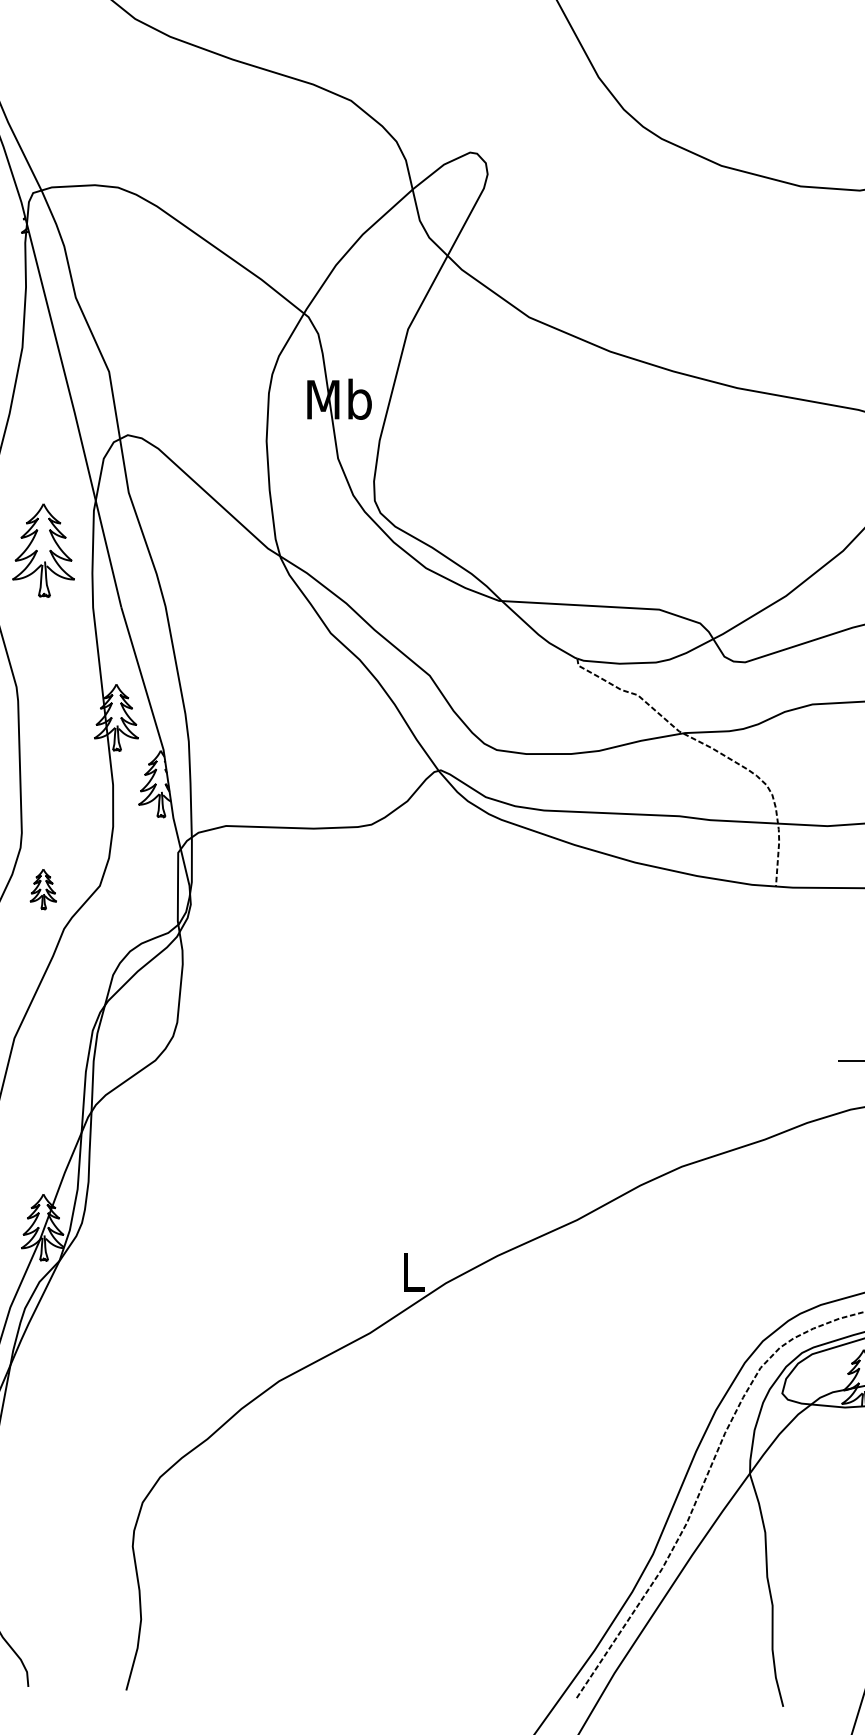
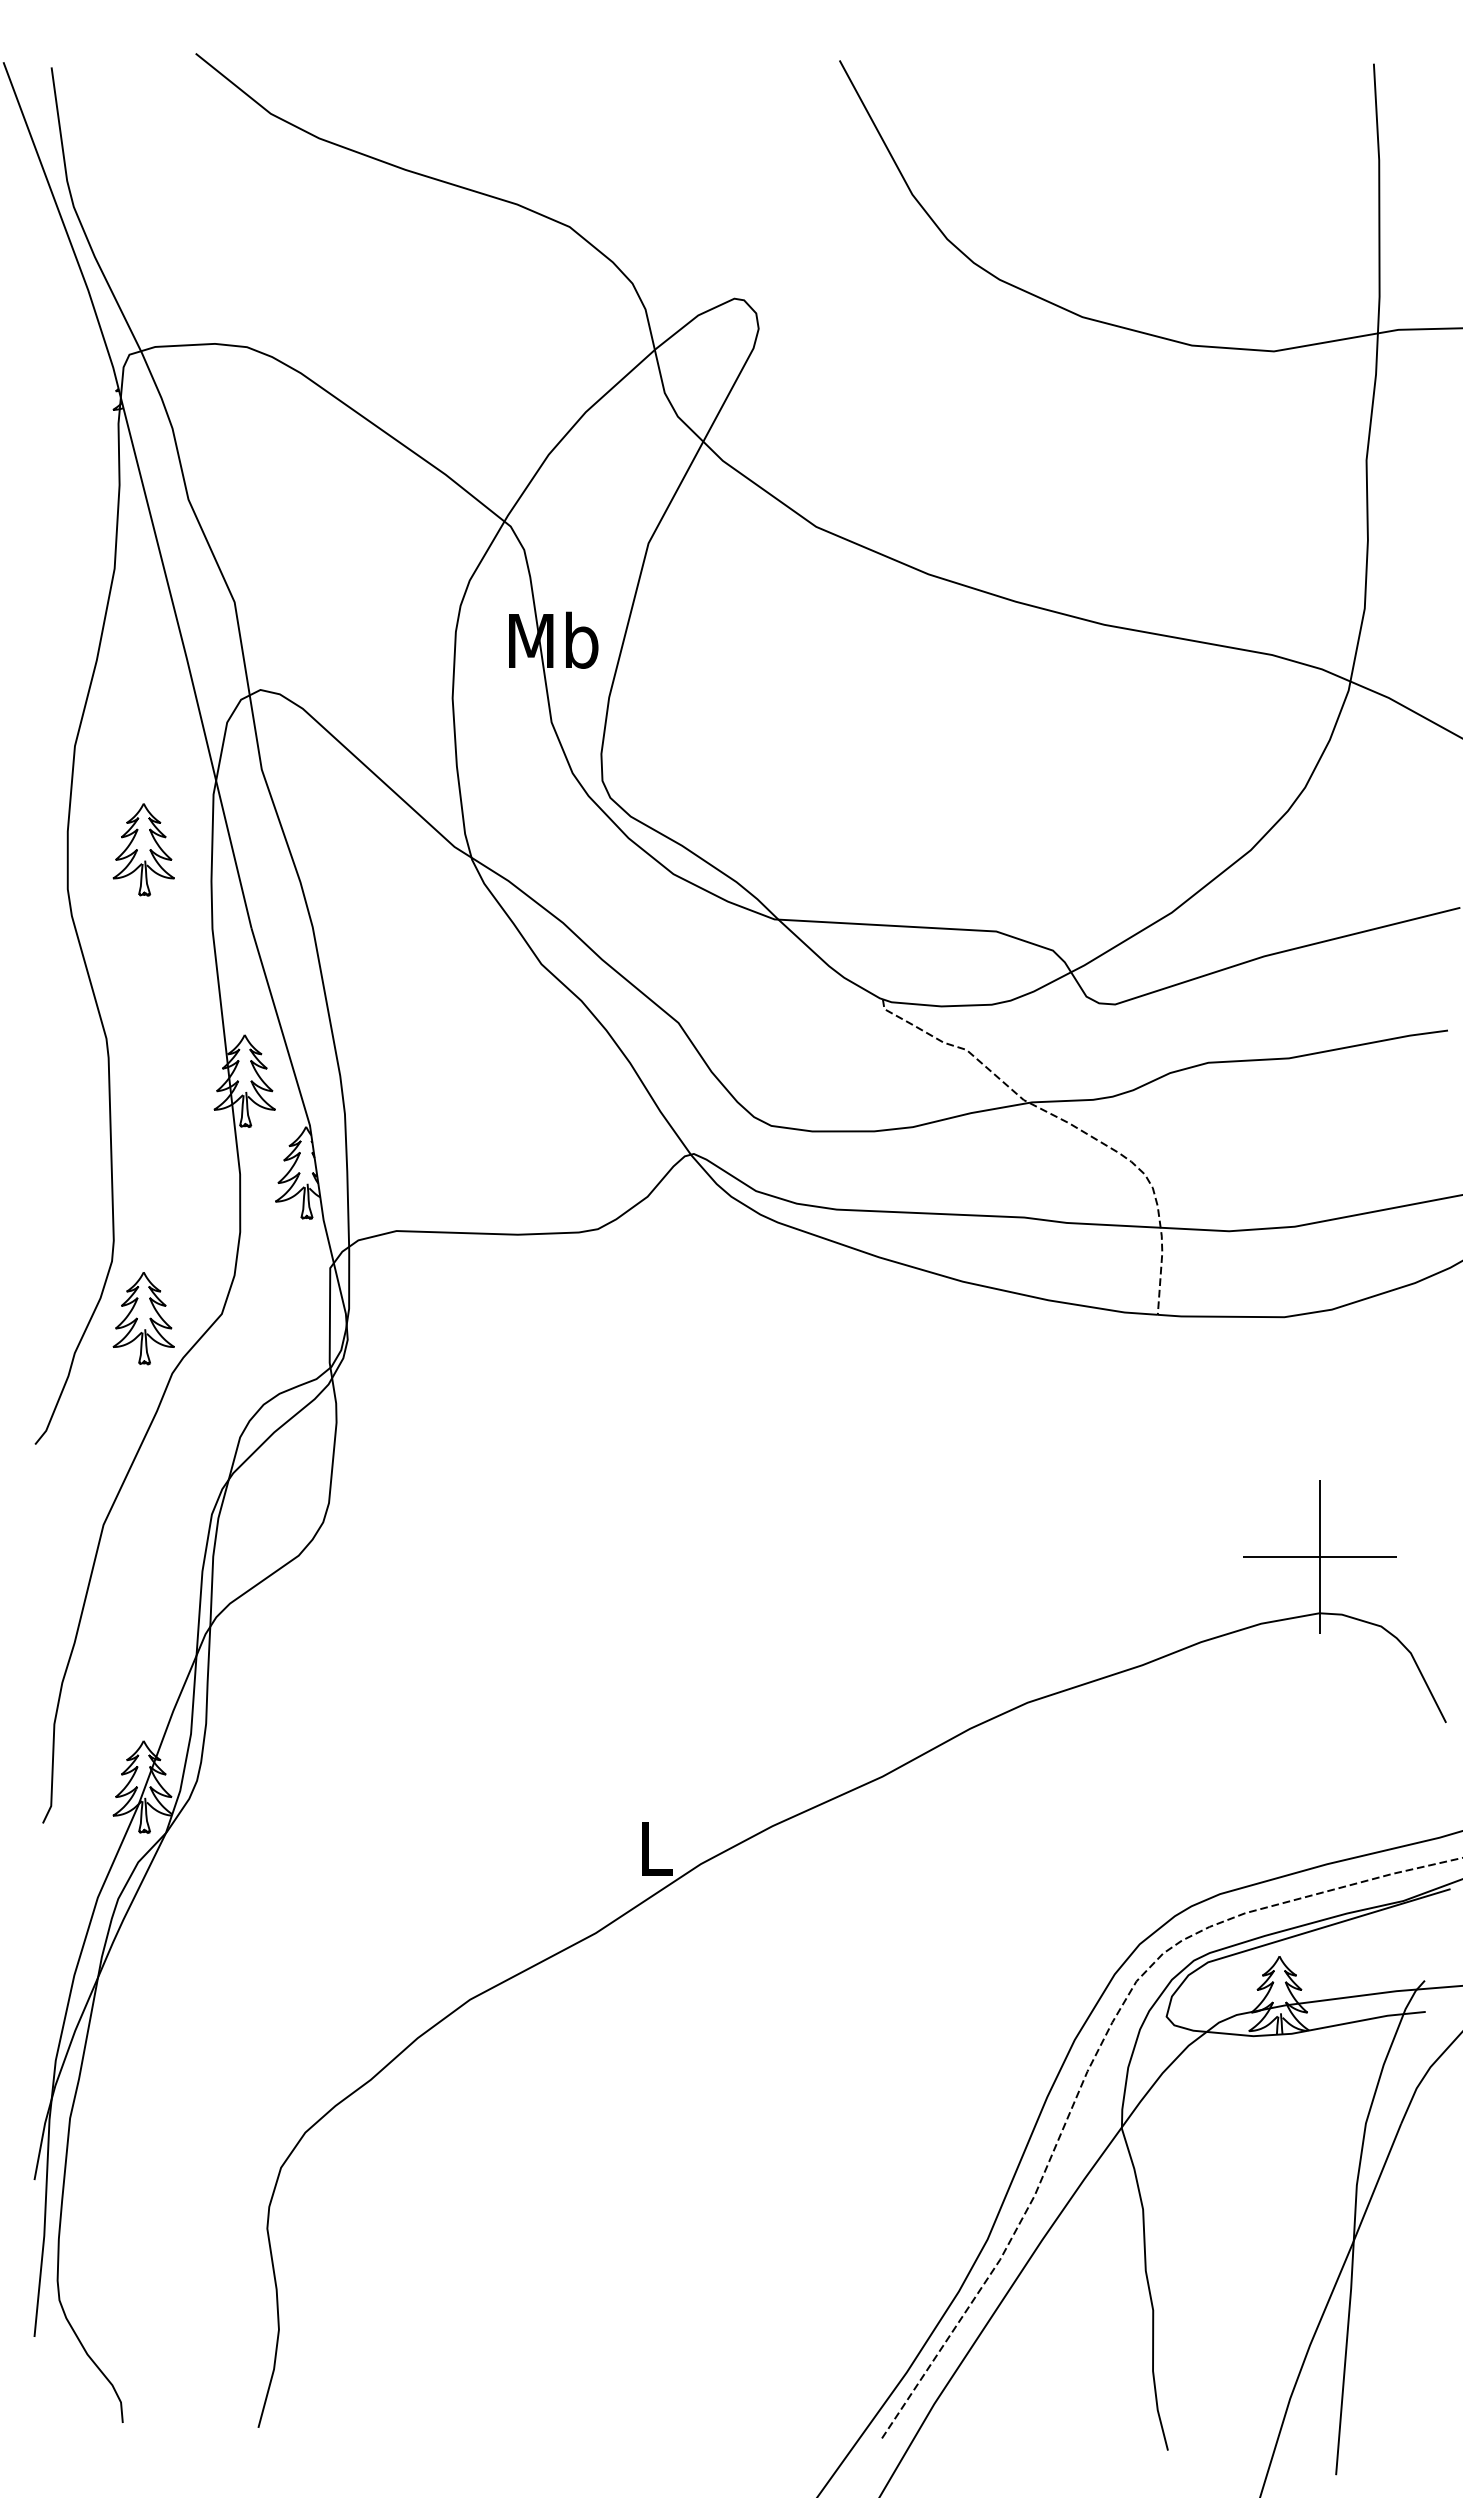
part: (43, 550) -> (143, 849), size x0.71
part: (43, 889) -> (143, 1318), size x1.67

